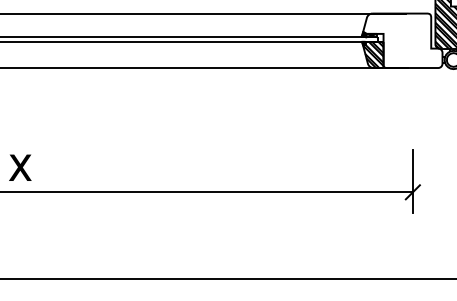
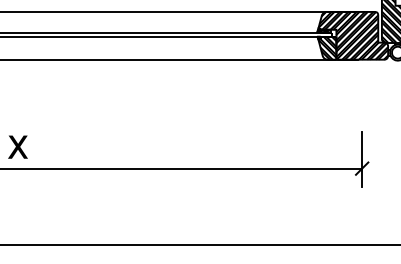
hatch: (403, 40) -> (353, 35), added

